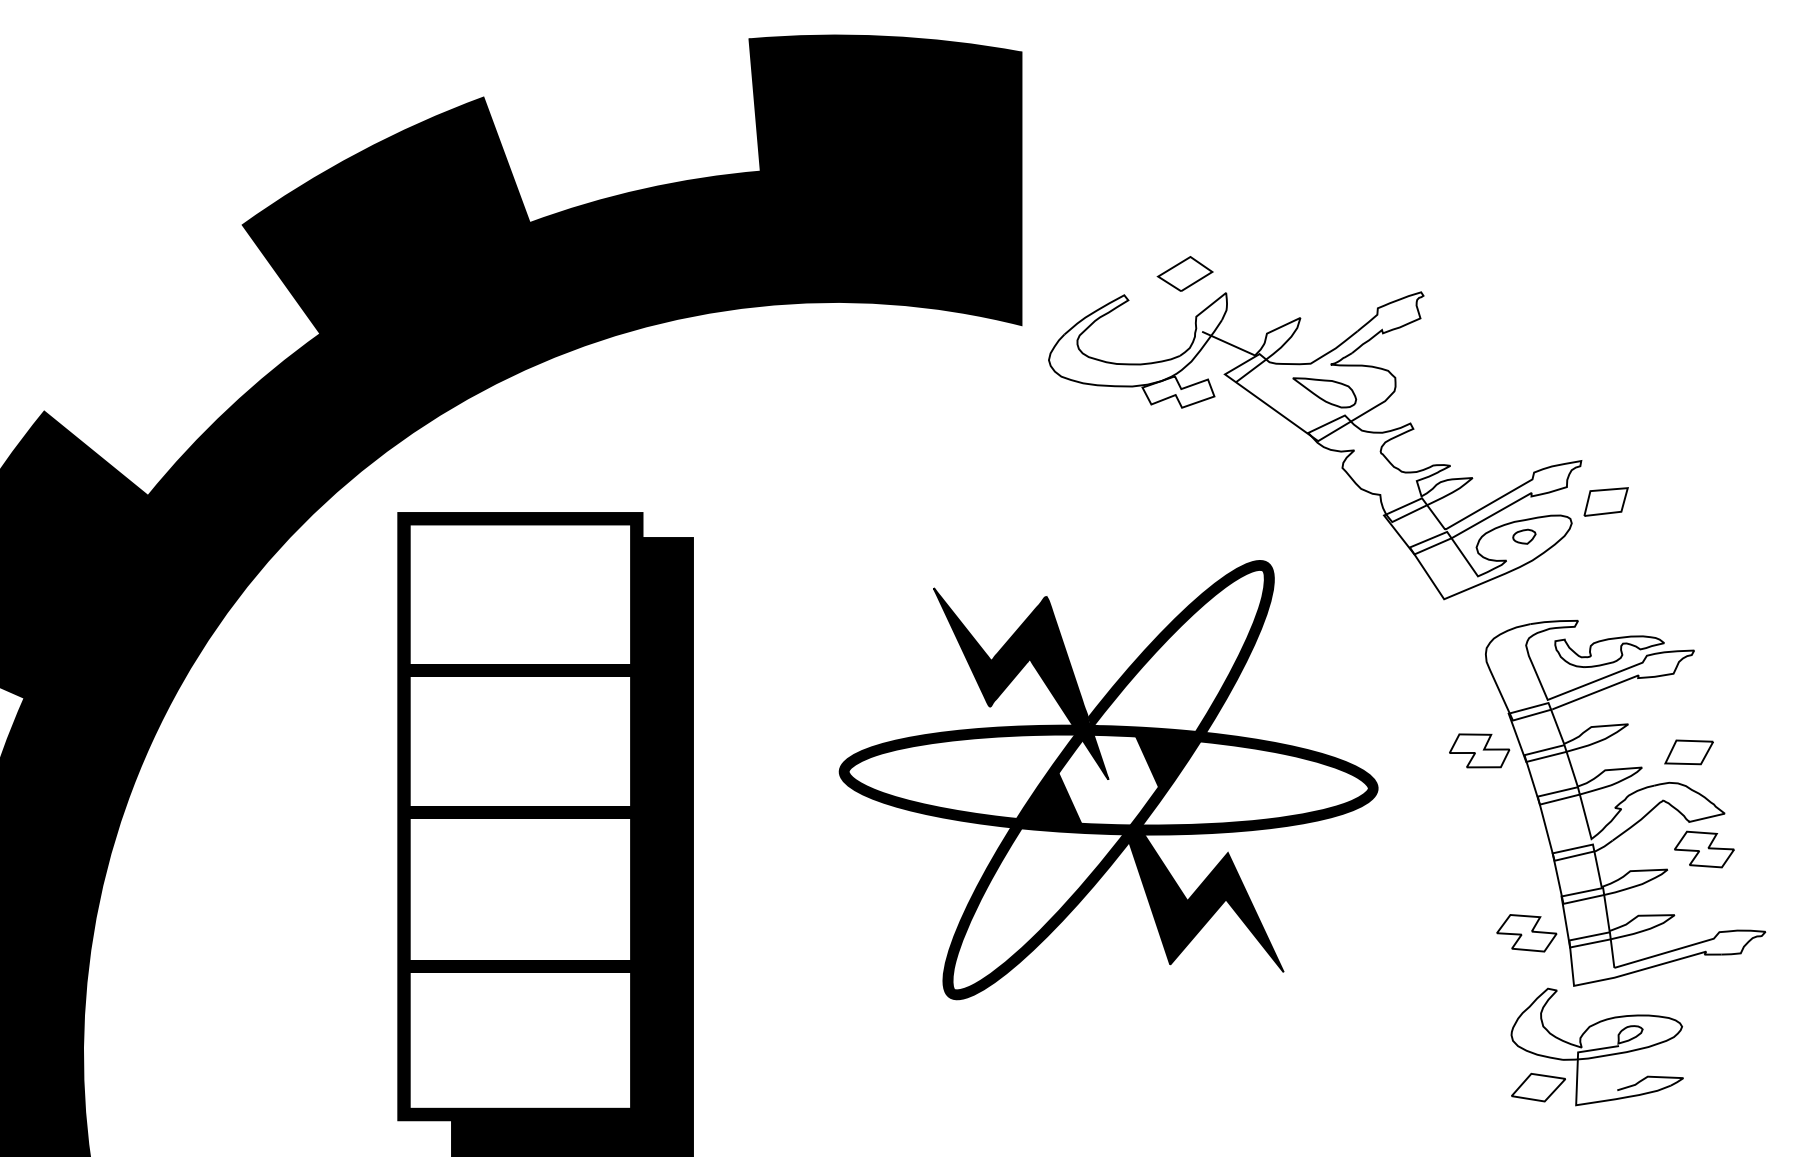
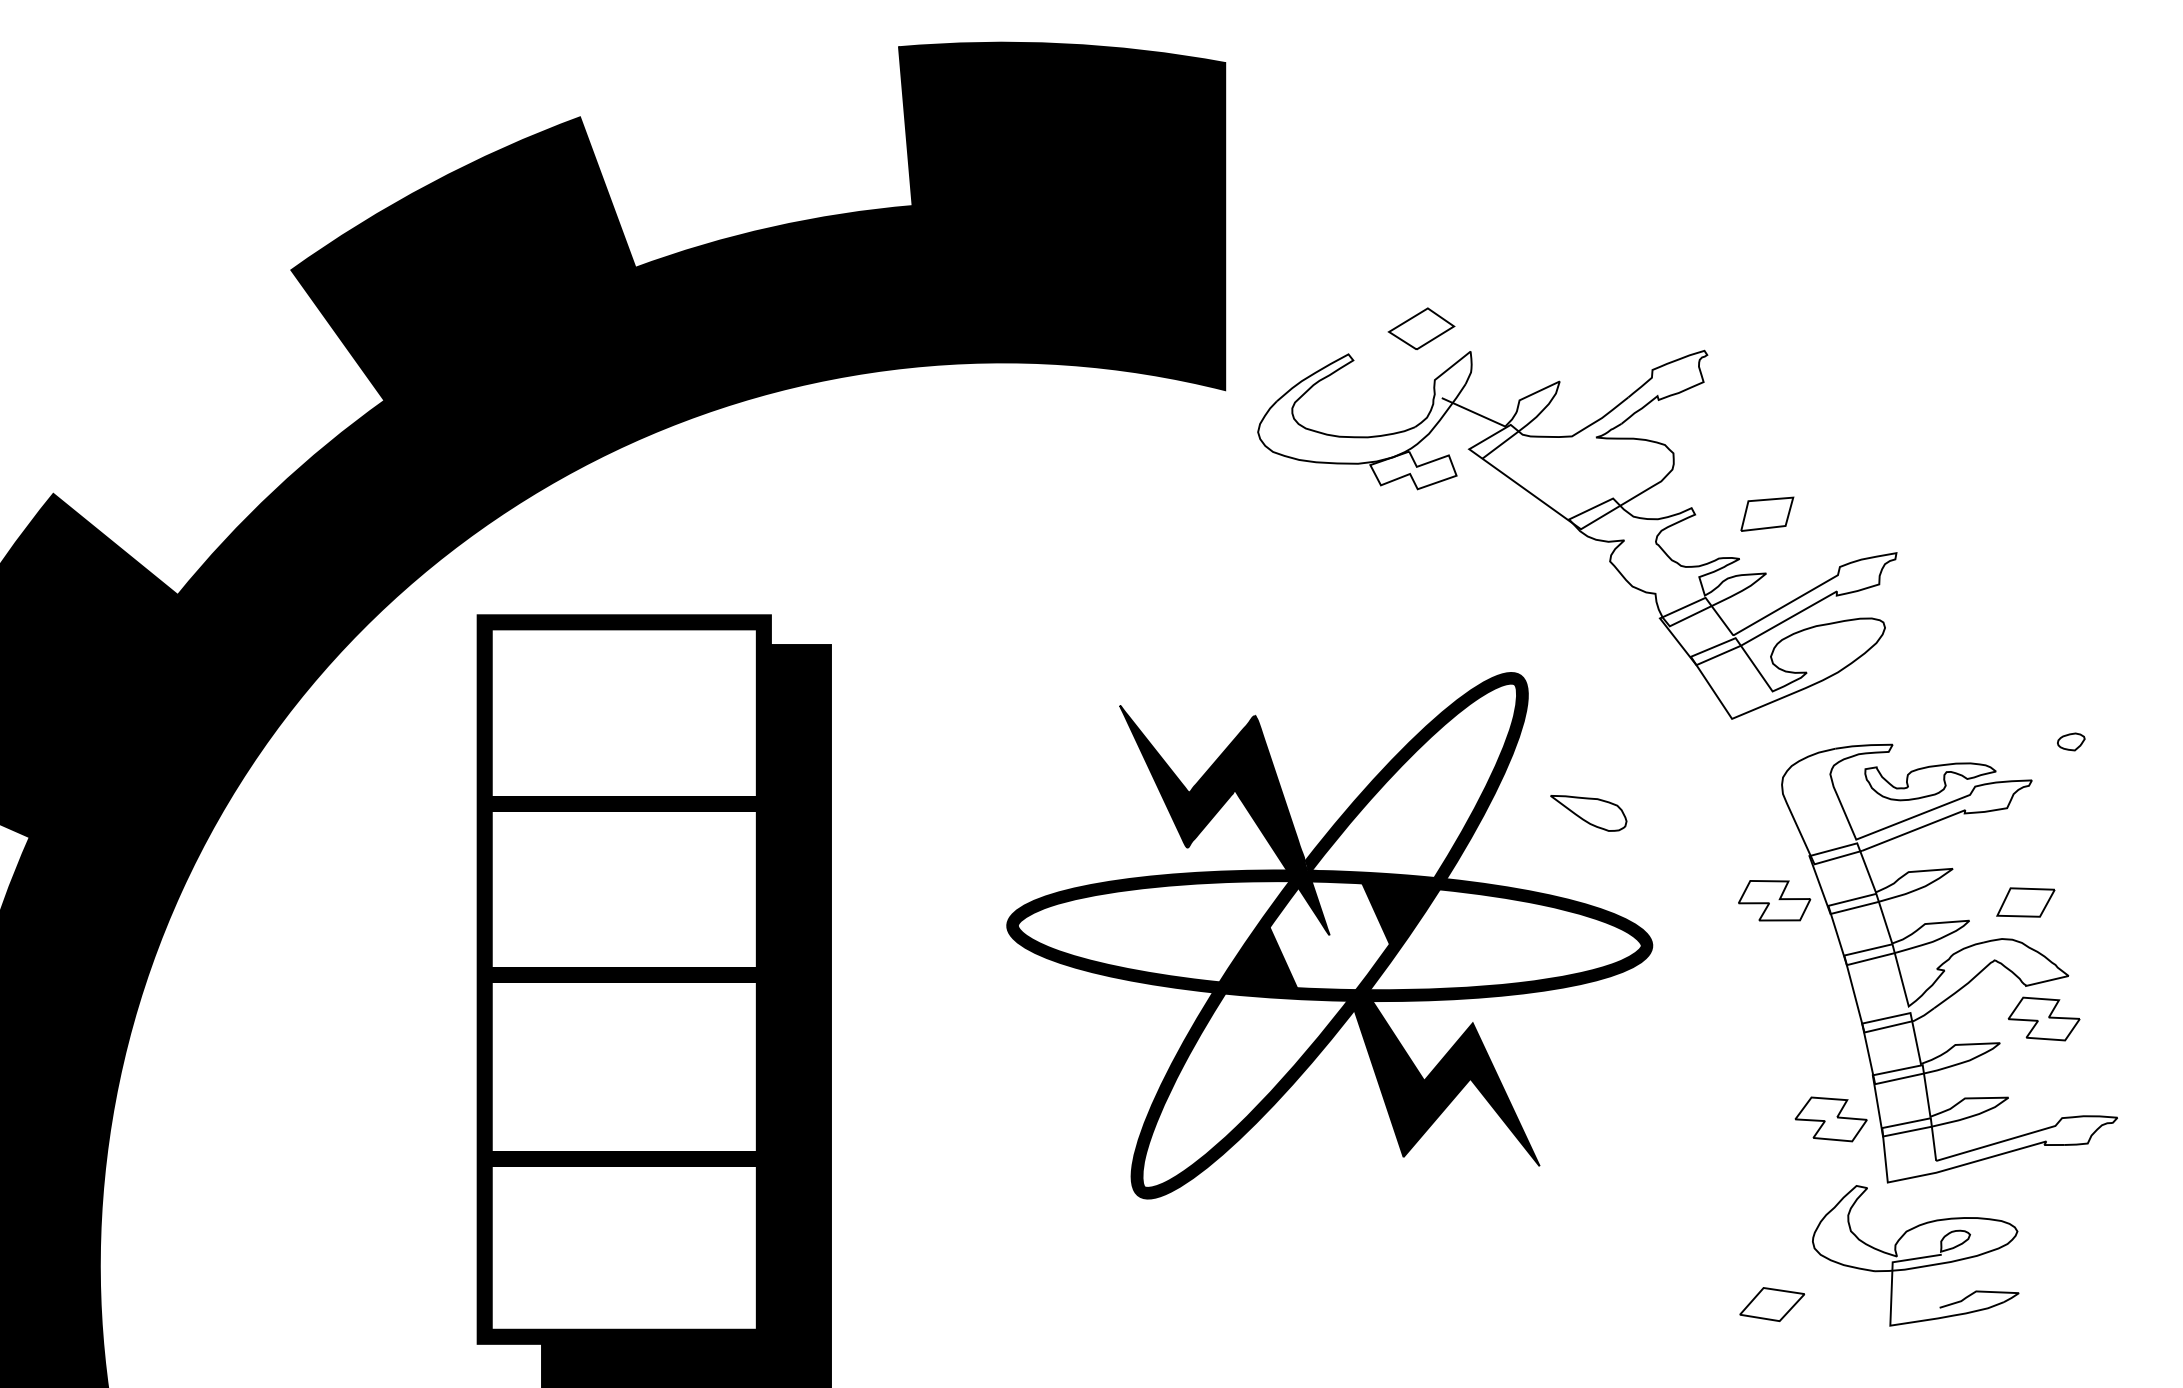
part: (1324, 392) -> (1588, 813), moved
part: (1606, 501) -> (1767, 513), moved
part: (1524, 536) -> (2071, 741), moved
part: (1538, 1087) -> (1772, 1304), moved

